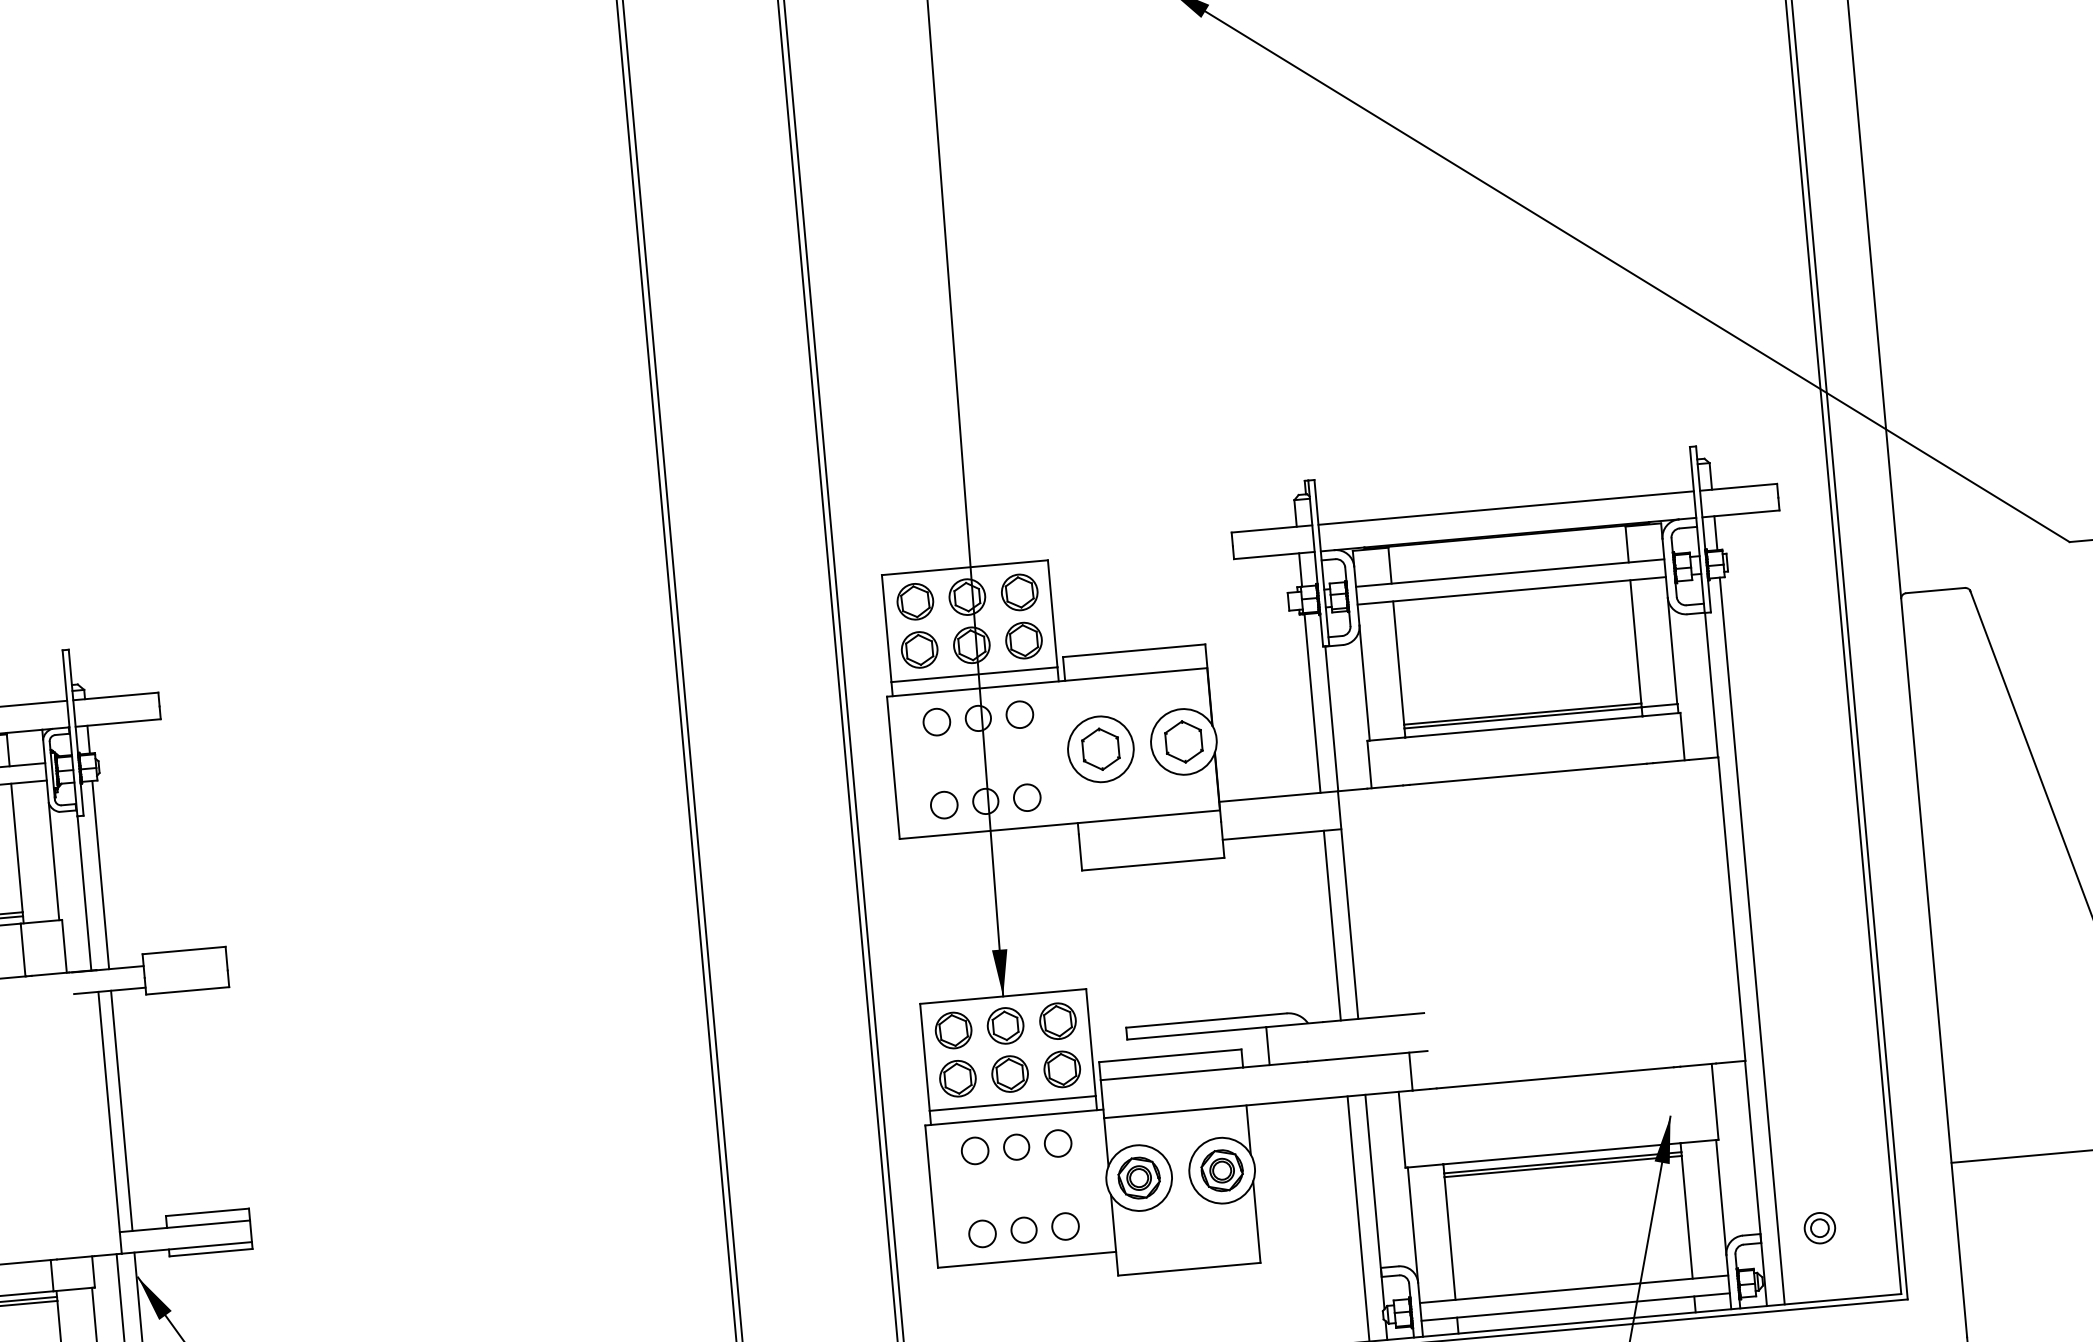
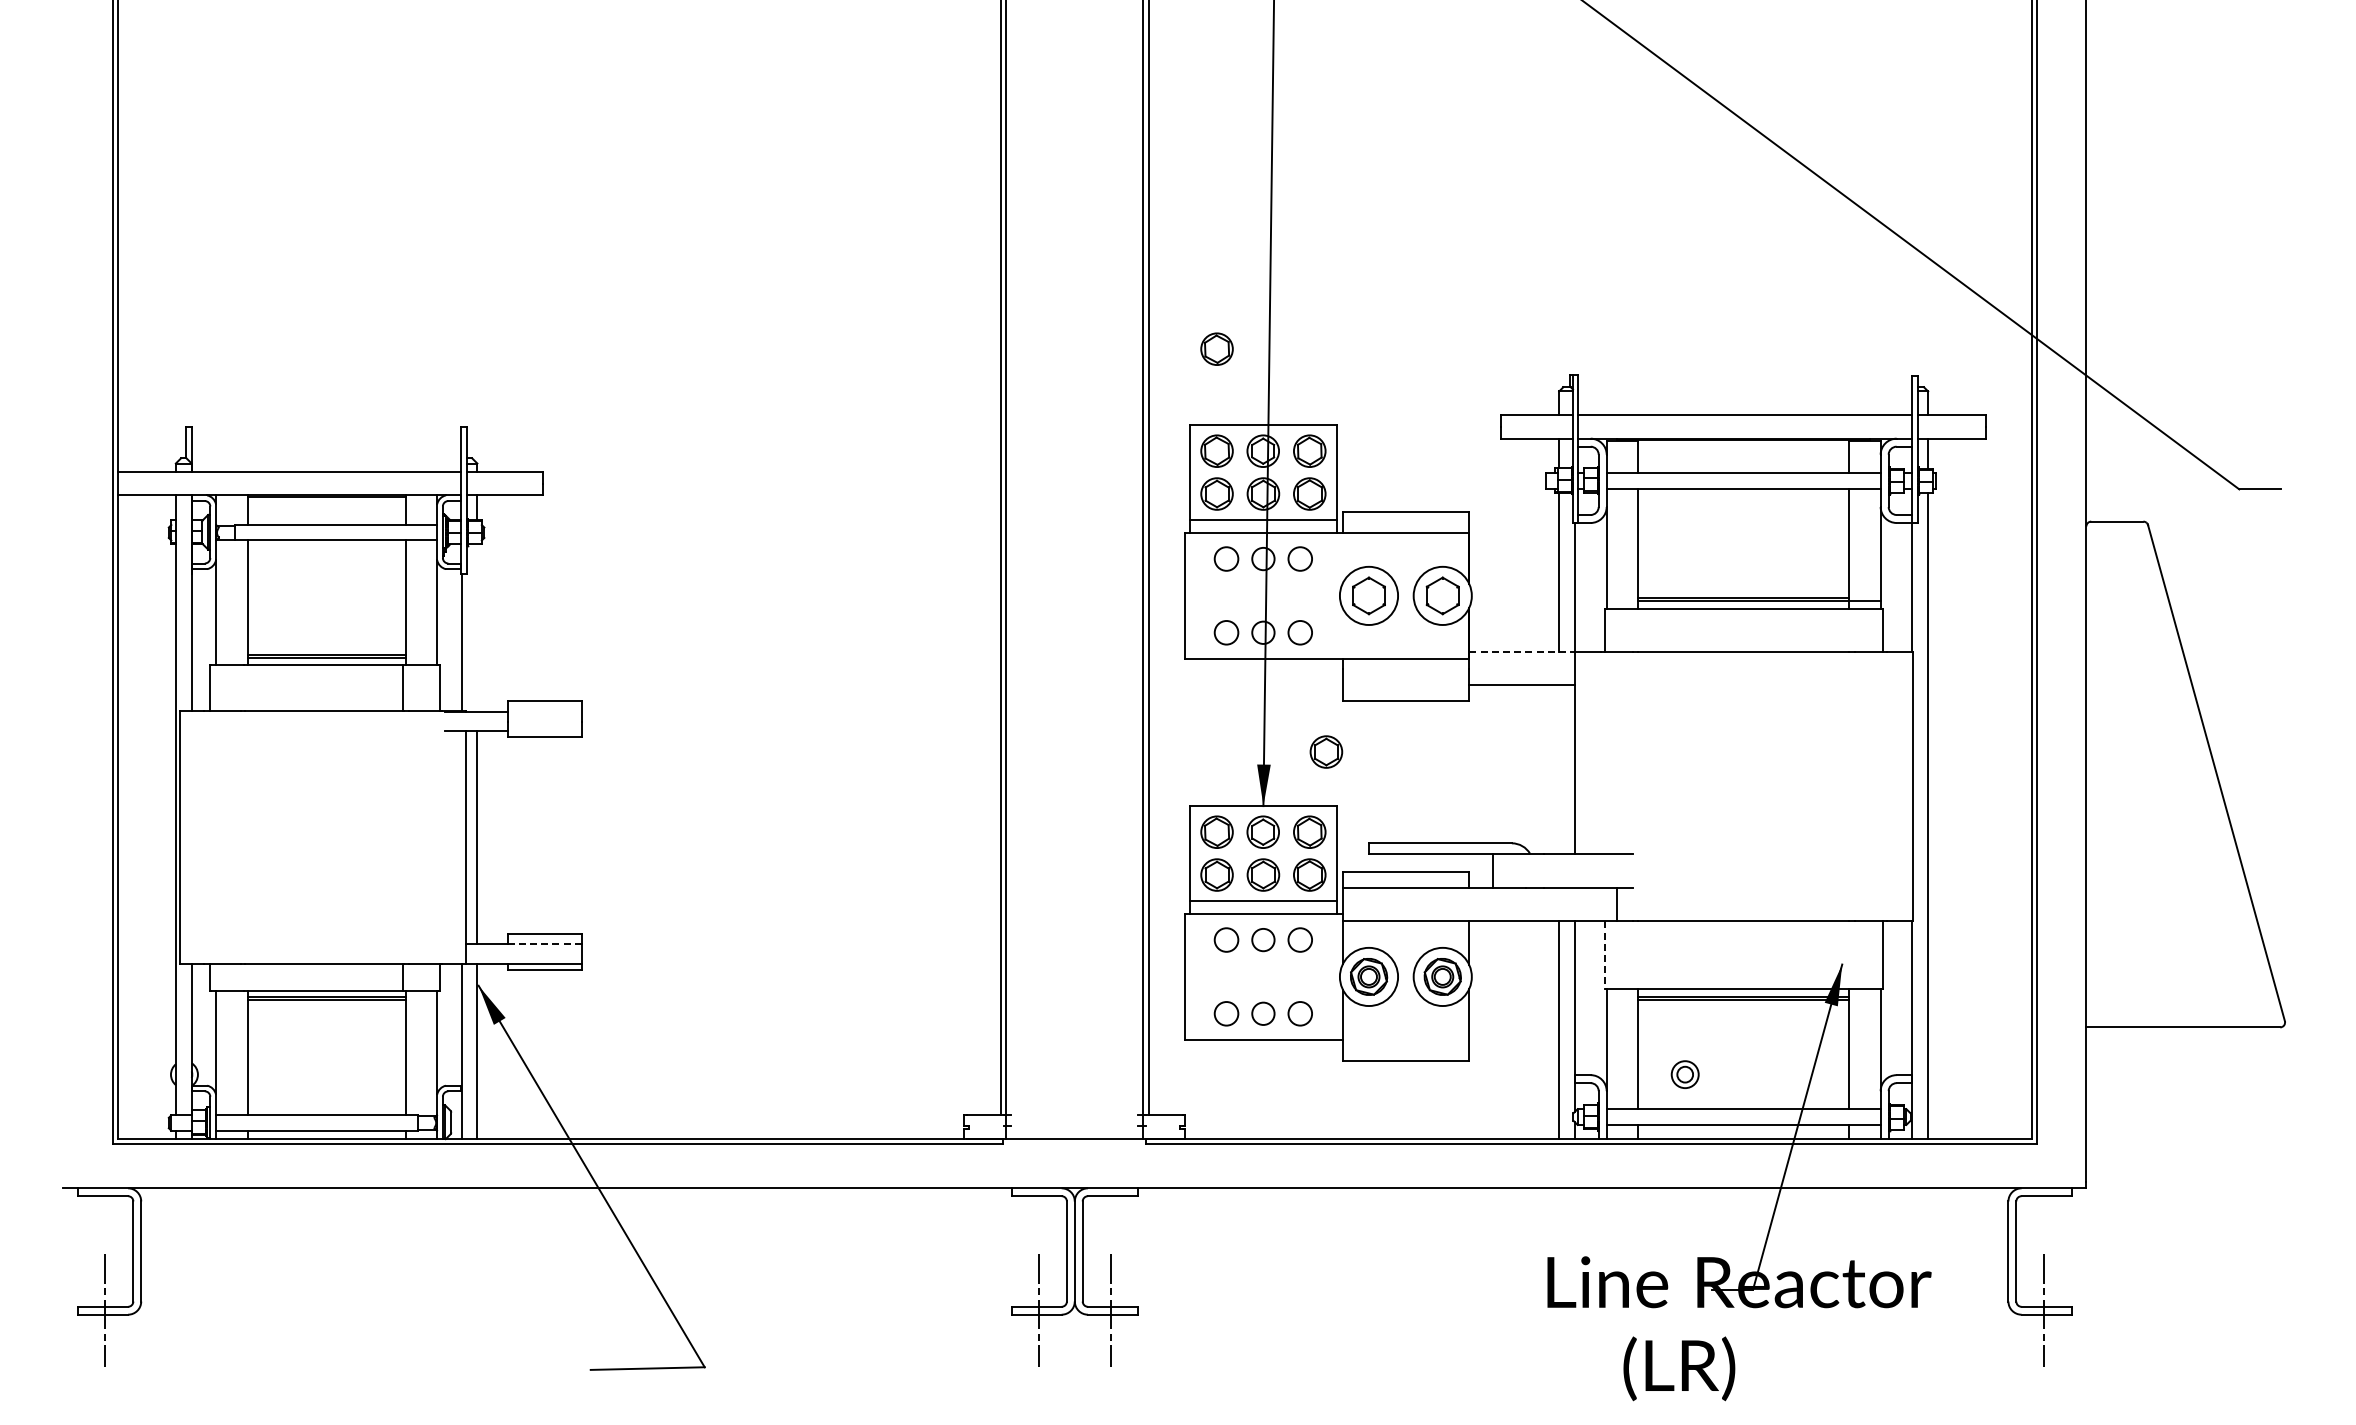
part: (904, 486) -> (1216, 348), added
line: (1279, 796) -> (1522, 651), solid -> dashed
line: (100, 874) -> (477, 627), removed
line: (1332, 925) -> (1559, 769), removed
part: (1068, 928) -> (1326, 751), added
line: (1402, 1130) -> (1604, 955), solid -> dashed
line: (208, 1224) -> (544, 944), solid -> dashed
part: (1819, 1228) -> (1684, 1074), moved

